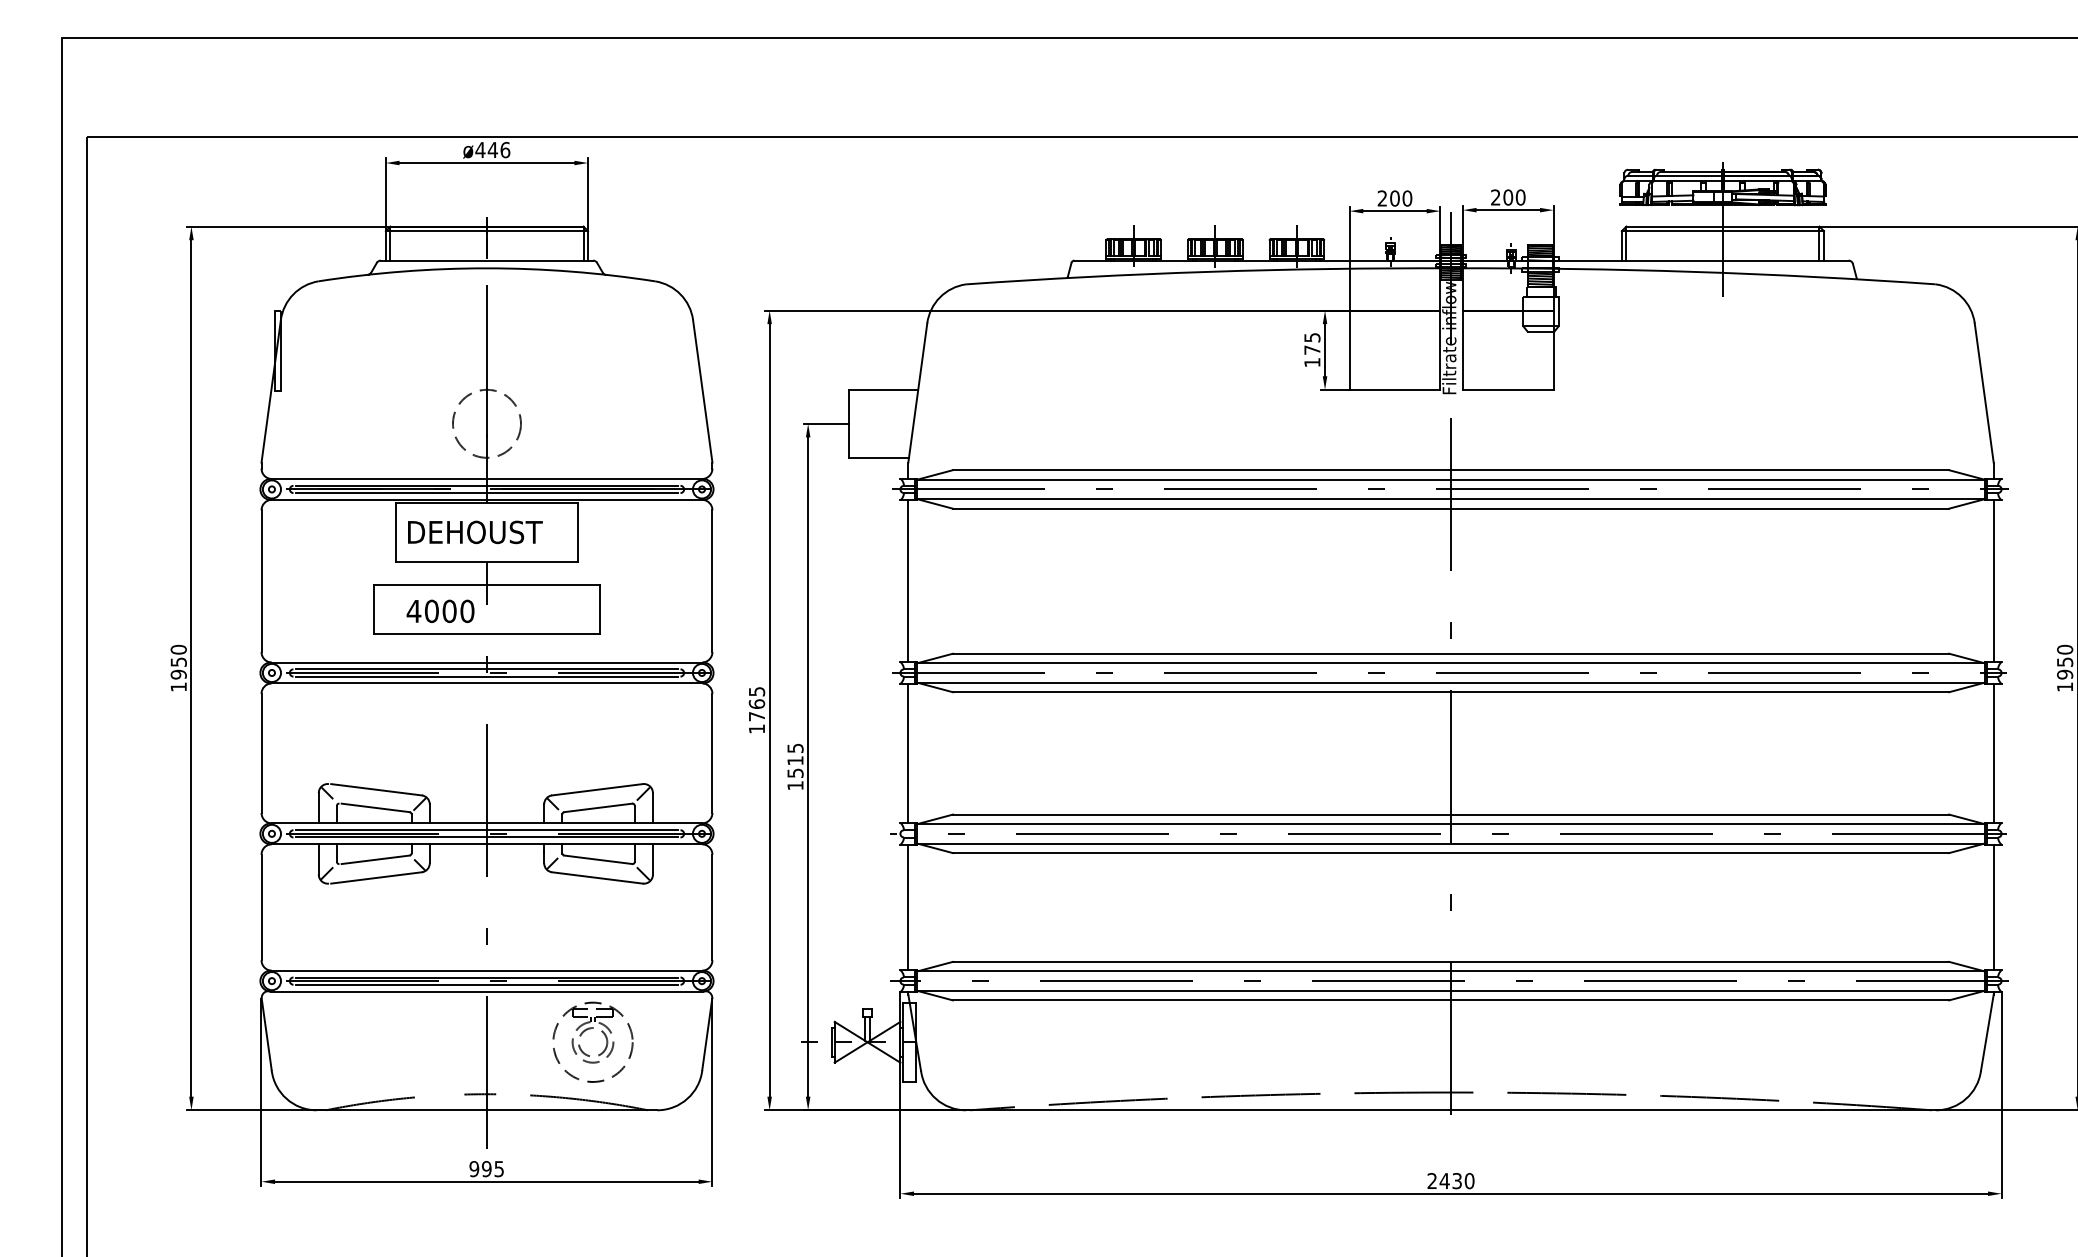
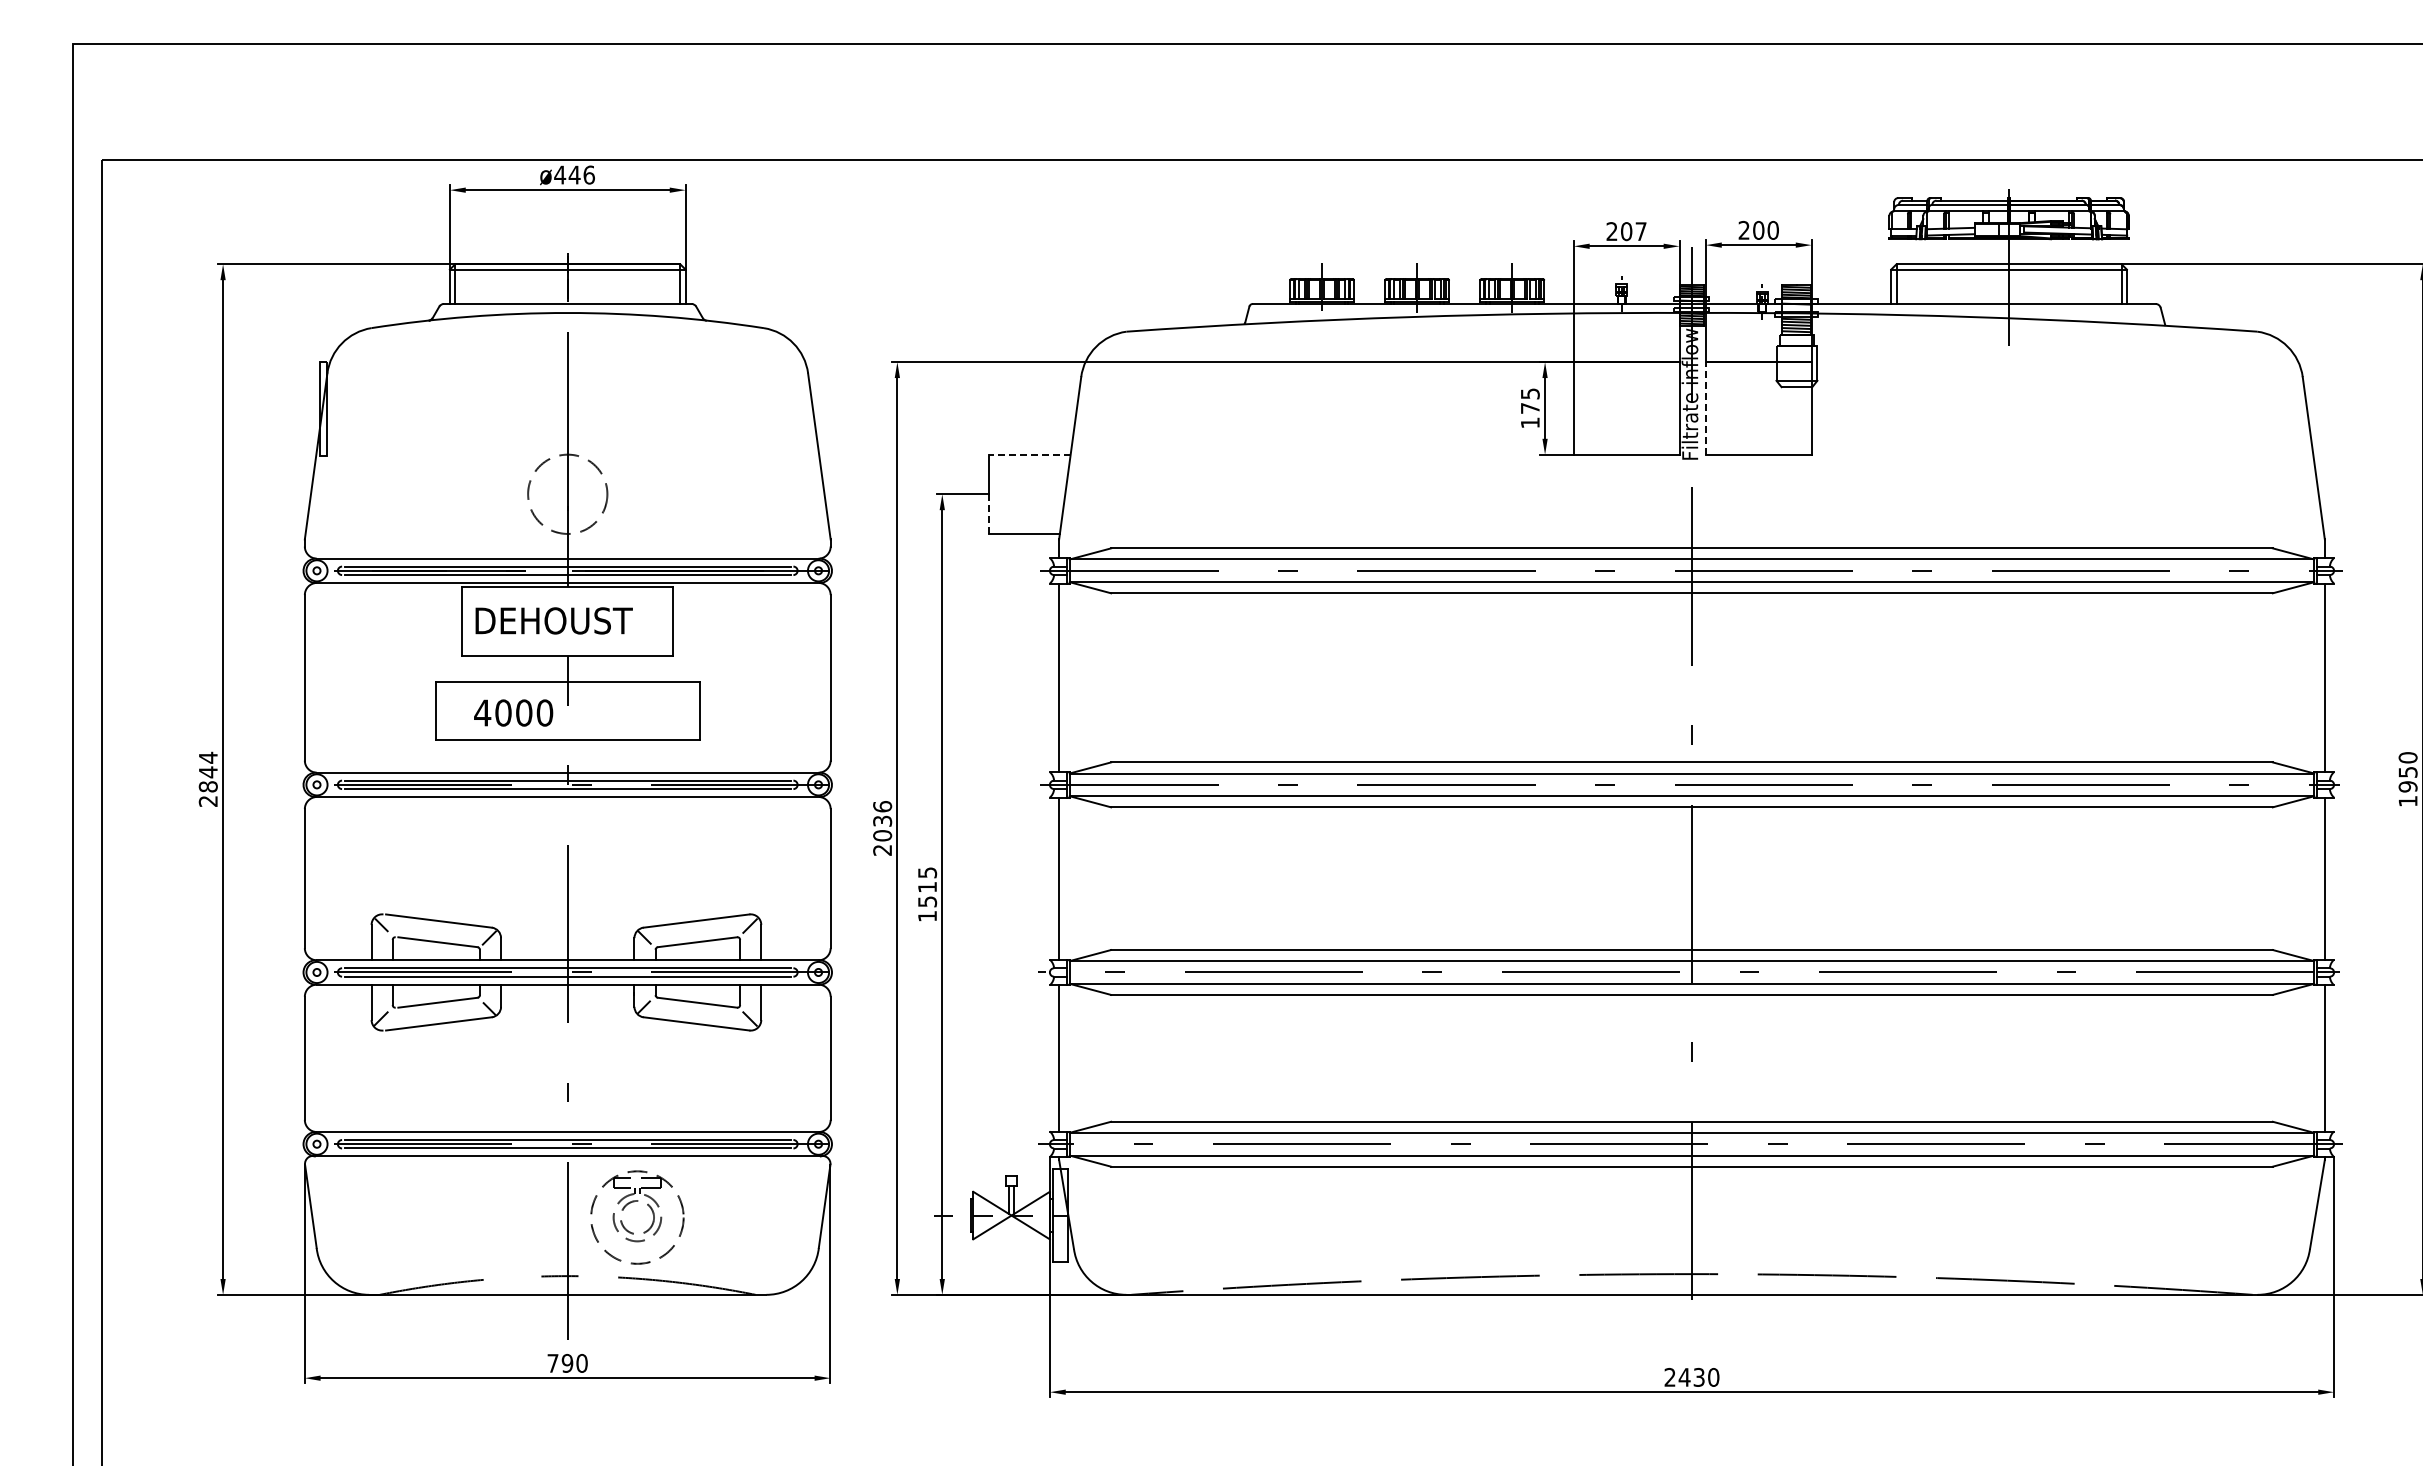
text: (1406, 198) -> (1640, 231), 200 -> 207
line: (1462, 349) -> (1705, 407), solid -> dashed
line: (883, 389) -> (1030, 454), solid -> dashed
line: (848, 441) -> (989, 514), solid -> dashed
text: (178, 667) -> (207, 778), 1950 -> 2844
text: (756, 710) -> (882, 828), 1765 -> 2036
part: (605, 1037) -> (651, 1211), moved
text: (486, 1168) -> (567, 1362), 995 -> 790

